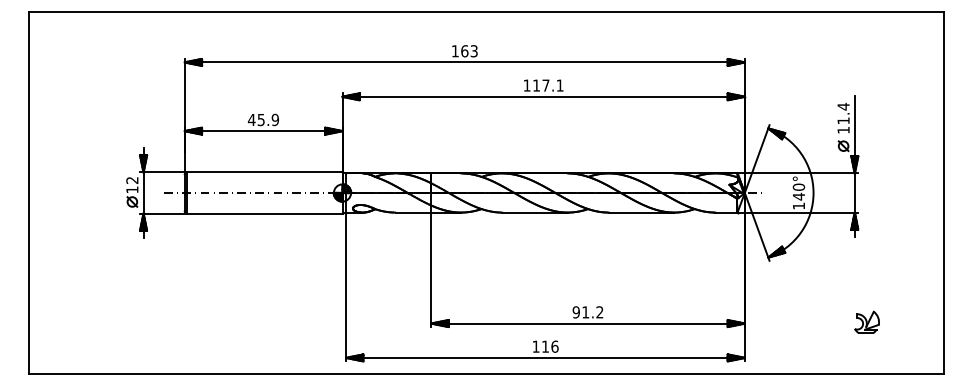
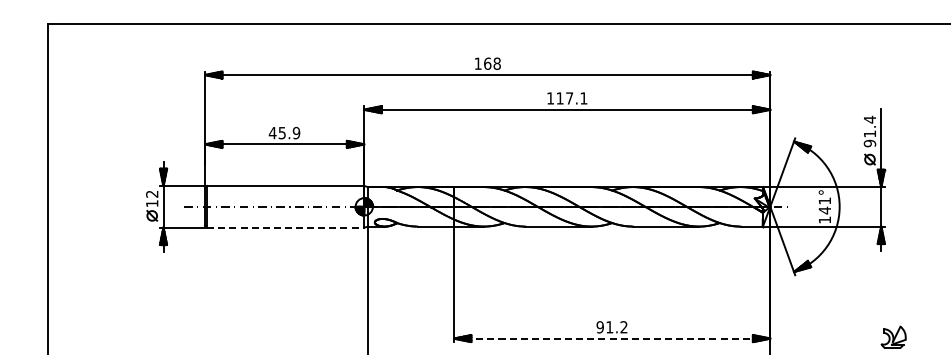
text: (473, 51) -> (496, 64), 163 -> 168
text: (843, 129) -> (869, 142), 11.4 -> 91.4
text: (798, 186) -> (824, 200), 140° -> 141°
line: (264, 213) -> (285, 227), solid -> dashed
line: (588, 323) -> (612, 338), solid -> dashed

